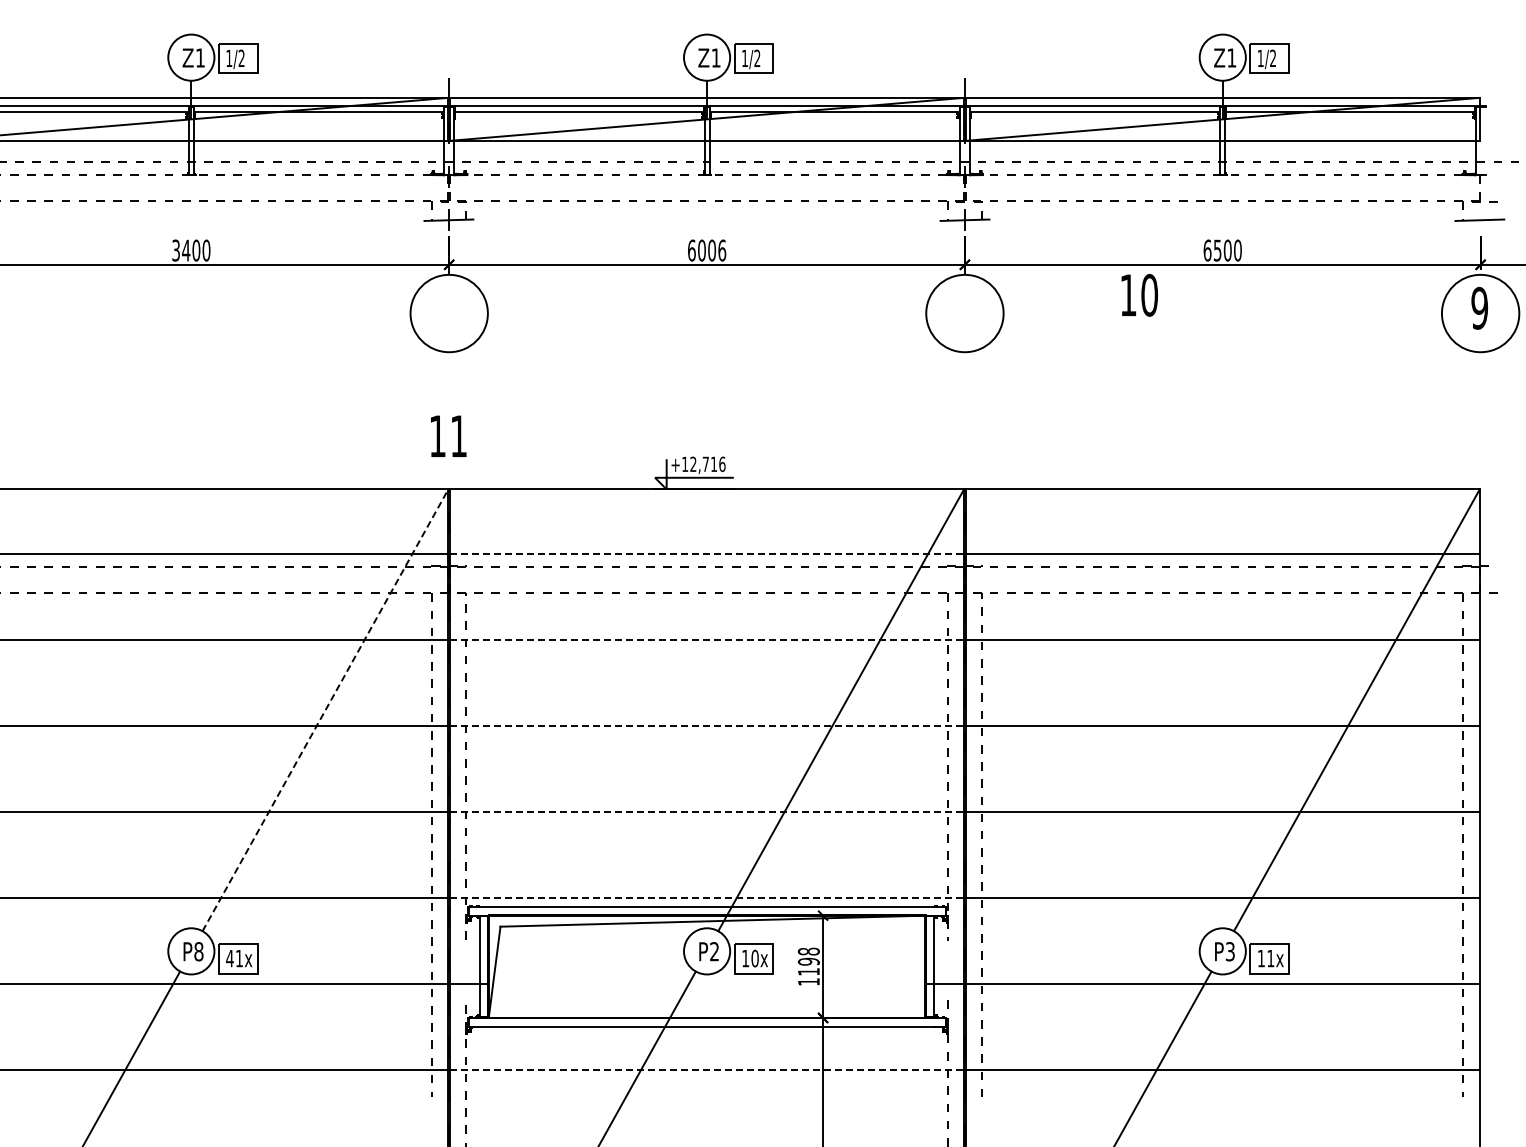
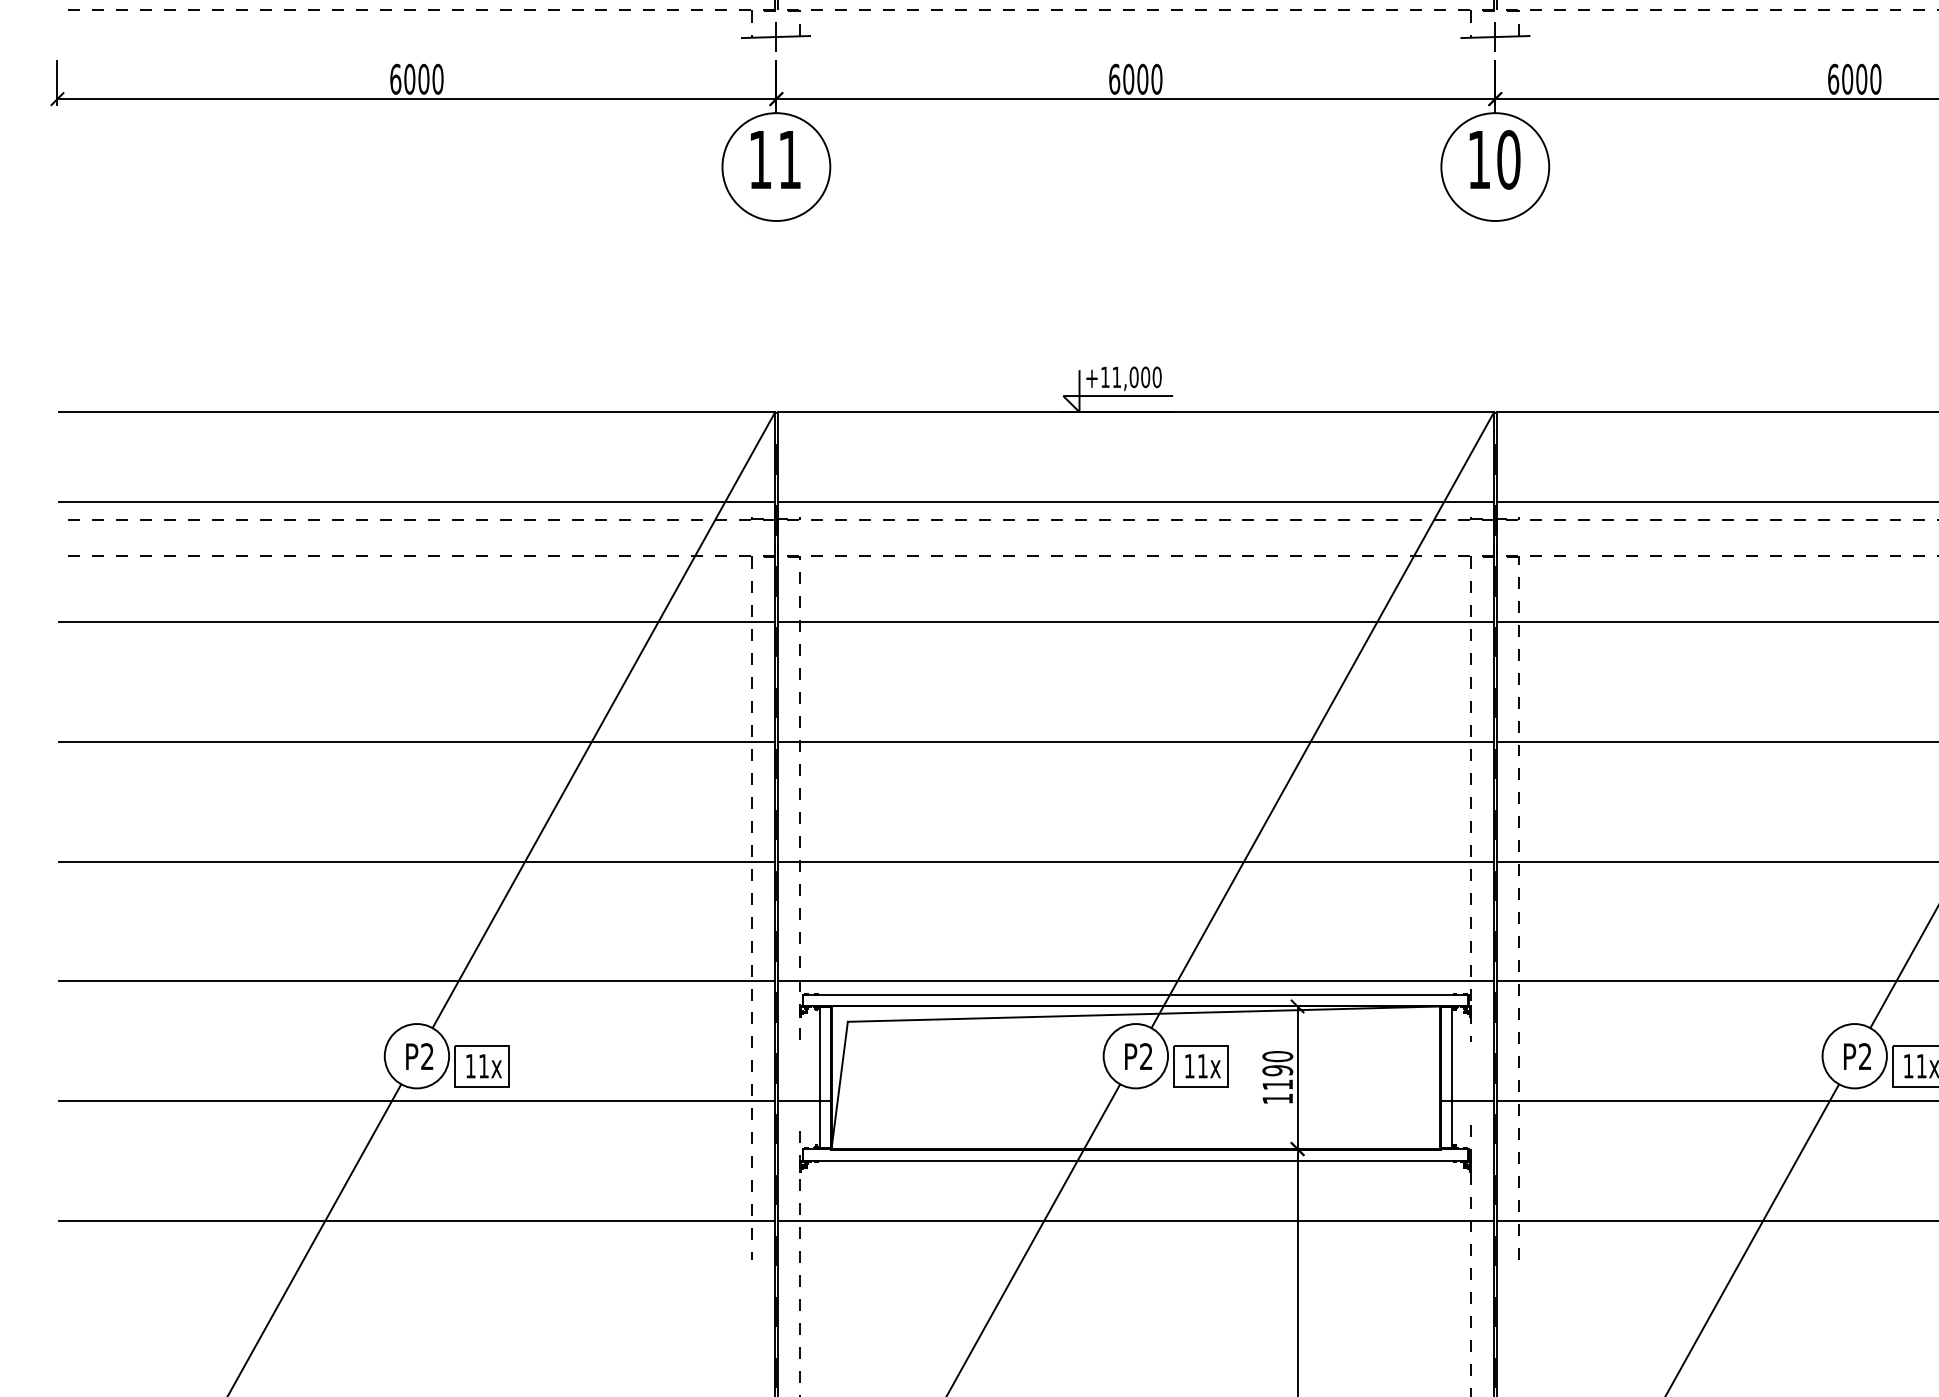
text: (181, 250) -> (403, 79), 3400 -> 6000
text: (722, 250) -> (1157, 79), 6006 -> 6000
text: (1217, 250) -> (1847, 79), 6500 -> 6000
text: (1139, 295) -> (1494, 160), moved
text: (448, 435) -> (775, 158), moved
text: (707, 464) -> (1136, 377), +12,716 -> +11,000
line: (707, 553) -> (1136, 501), dashed -> solid
line: (707, 639) -> (1136, 621), dashed -> solid
line: (325, 710) -> (603, 720), dashed -> solid
line: (707, 725) -> (1136, 741), dashed -> solid
line: (707, 811) -> (1136, 861), dashed -> solid
line: (707, 897) -> (1136, 981), dashed -> solid
text: (198, 951) -> (426, 1056), P8 -> P2
text: (808, 951) -> (1277, 1056), 1198 -> 1190
text: (1230, 951) -> (1865, 1056), P3 -> P2
text: (229, 958) -> (470, 1066), 41x -> 11x
text: (754, 958) -> (1201, 1066), 10x -> 11x
line: (707, 1069) -> (1136, 1220), dashed -> solid

